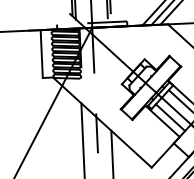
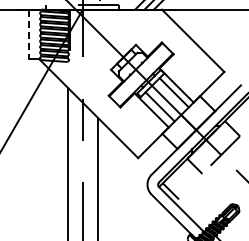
line: (41, 54) -> (28, 34), solid -> dashed

